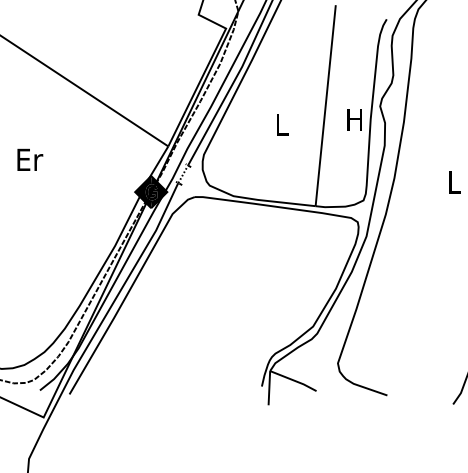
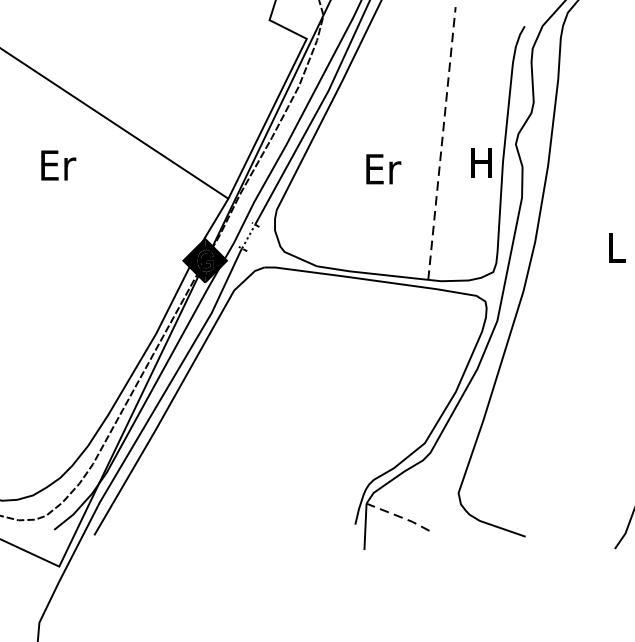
line: (325, 105) -> (441, 143), solid -> dashed
text: (282, 124) -> (383, 169), L -> Er
text: (30, 159) -> (58, 164), moved
line: (293, 380) -> (398, 516), solid -> dashed

